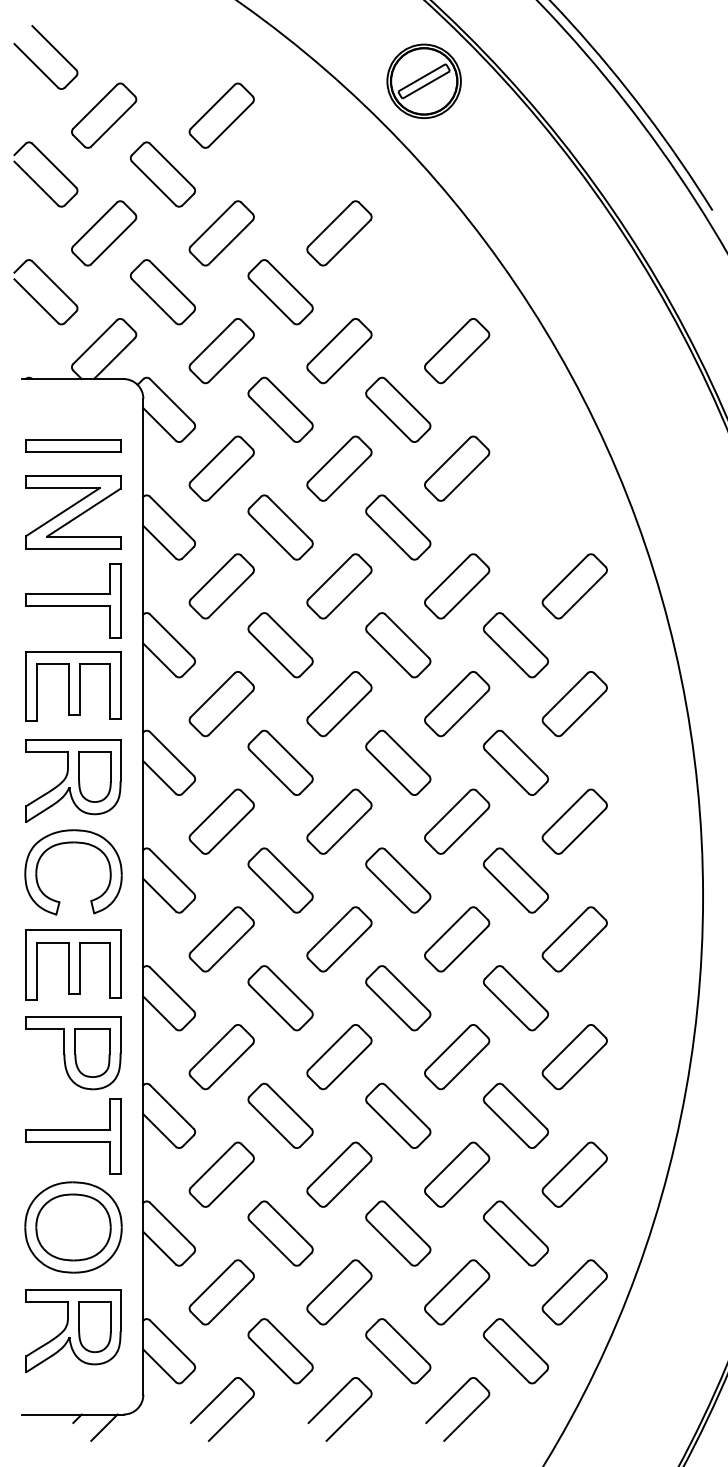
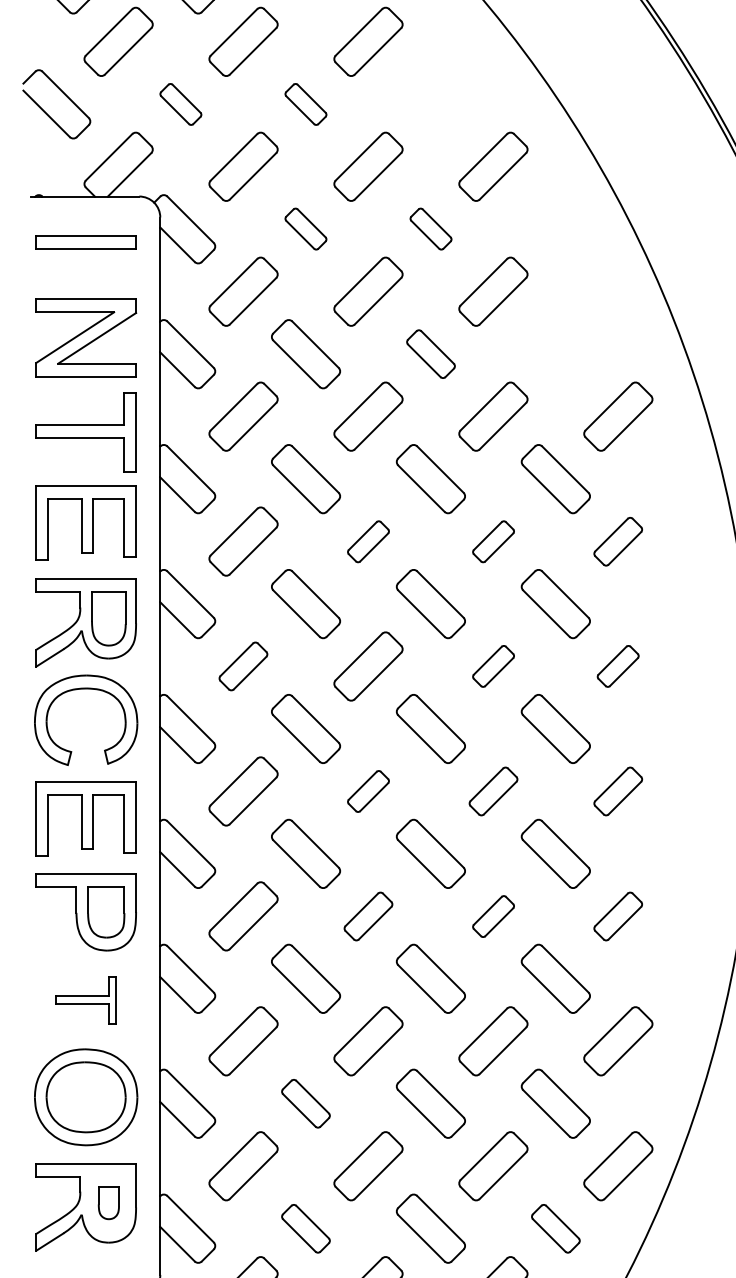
part: (162, 292) -> (180, 104), size x0.6
part: (280, 292) -> (305, 104), size x0.6
part: (280, 409) -> (305, 228), size x0.6
part: (398, 409) -> (431, 228), size x0.6
part: (73, 445) -> (86, 241), moved
part: (398, 527) -> (431, 354), size x0.7
part: (339, 704) -> (368, 542), size x0.6
part: (457, 704) -> (493, 542), size x0.6
part: (574, 704) -> (618, 542), size x0.7
part: (221, 821) -> (243, 666), size x0.7
part: (457, 821) -> (493, 666), size x0.6
part: (574, 821) -> (618, 666), size x0.6
part: (339, 939) -> (368, 791), size x0.6
part: (457, 939) -> (493, 791), size x0.7
part: (574, 939) -> (618, 791), size x0.7
part: (339, 1057) -> (368, 916), size x0.7
part: (457, 1057) -> (493, 916), size x0.6
part: (574, 1057) -> (618, 916), size x0.7
part: (73, 1136) -> (86, 1000), size x0.6
part: (280, 1233) -> (305, 1103), size x0.7
part: (94, 1327) -> (108, 1203), size x0.6
part: (280, 1351) -> (305, 1228), size x0.7
part: (515, 1351) -> (555, 1228), size x0.7

